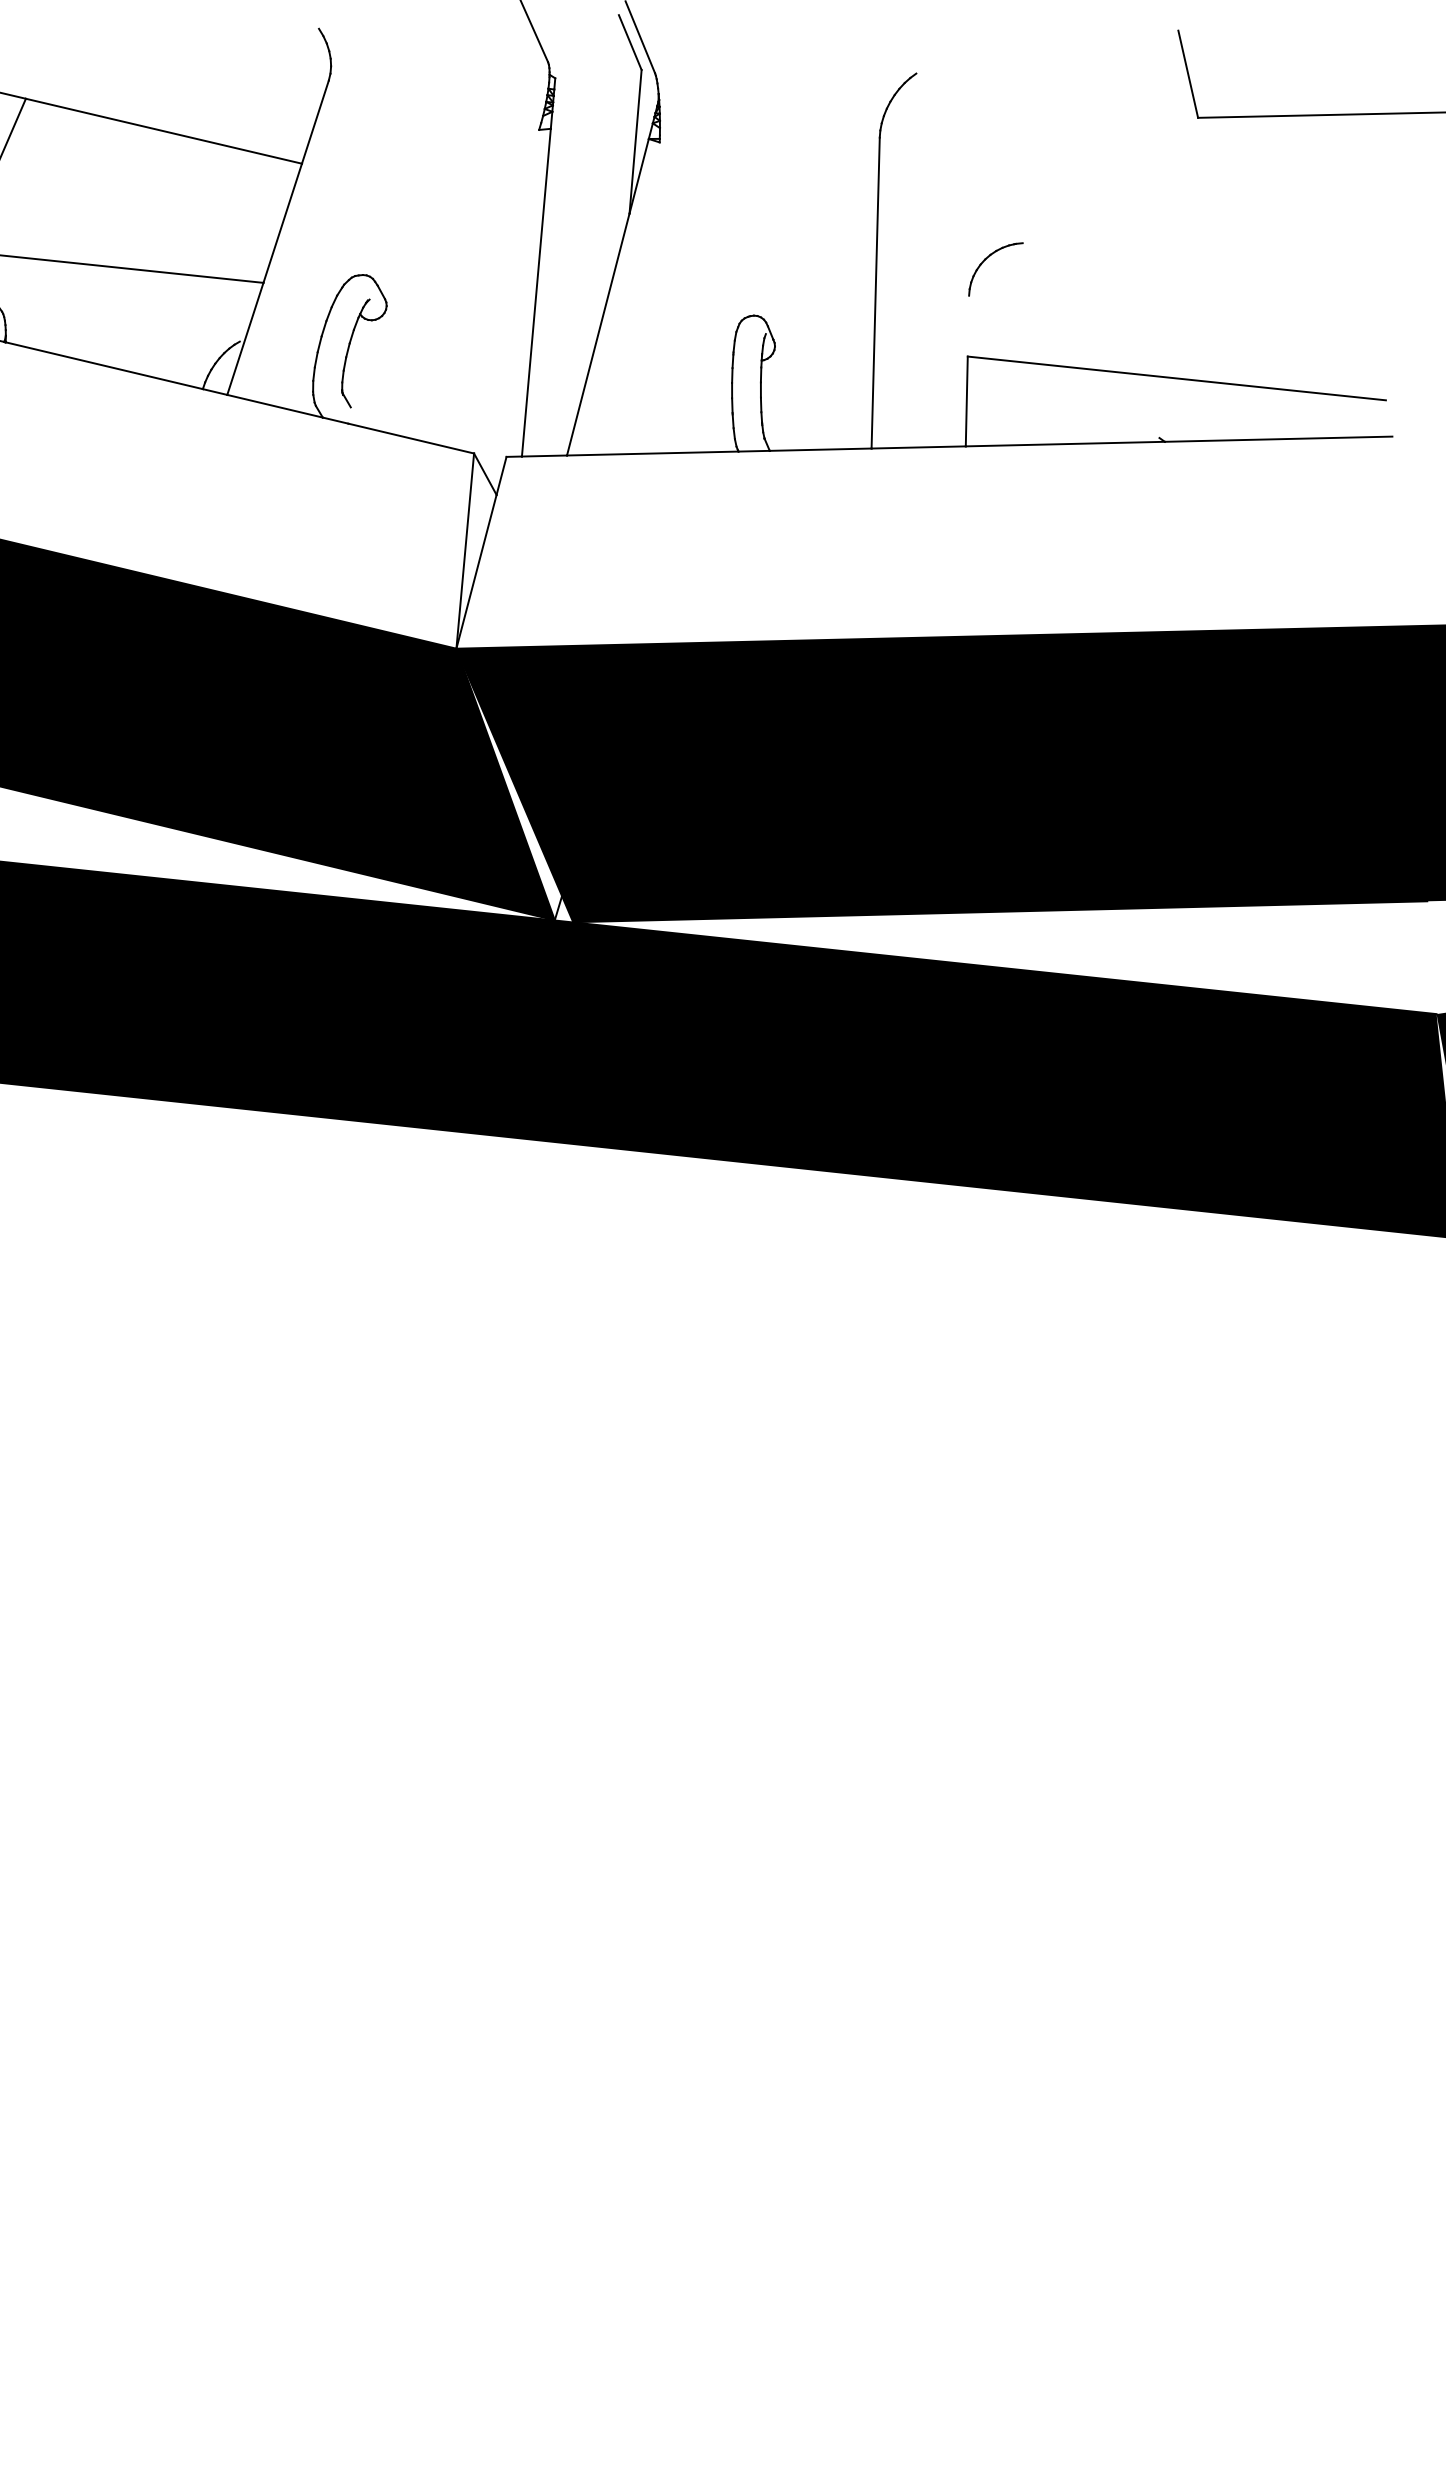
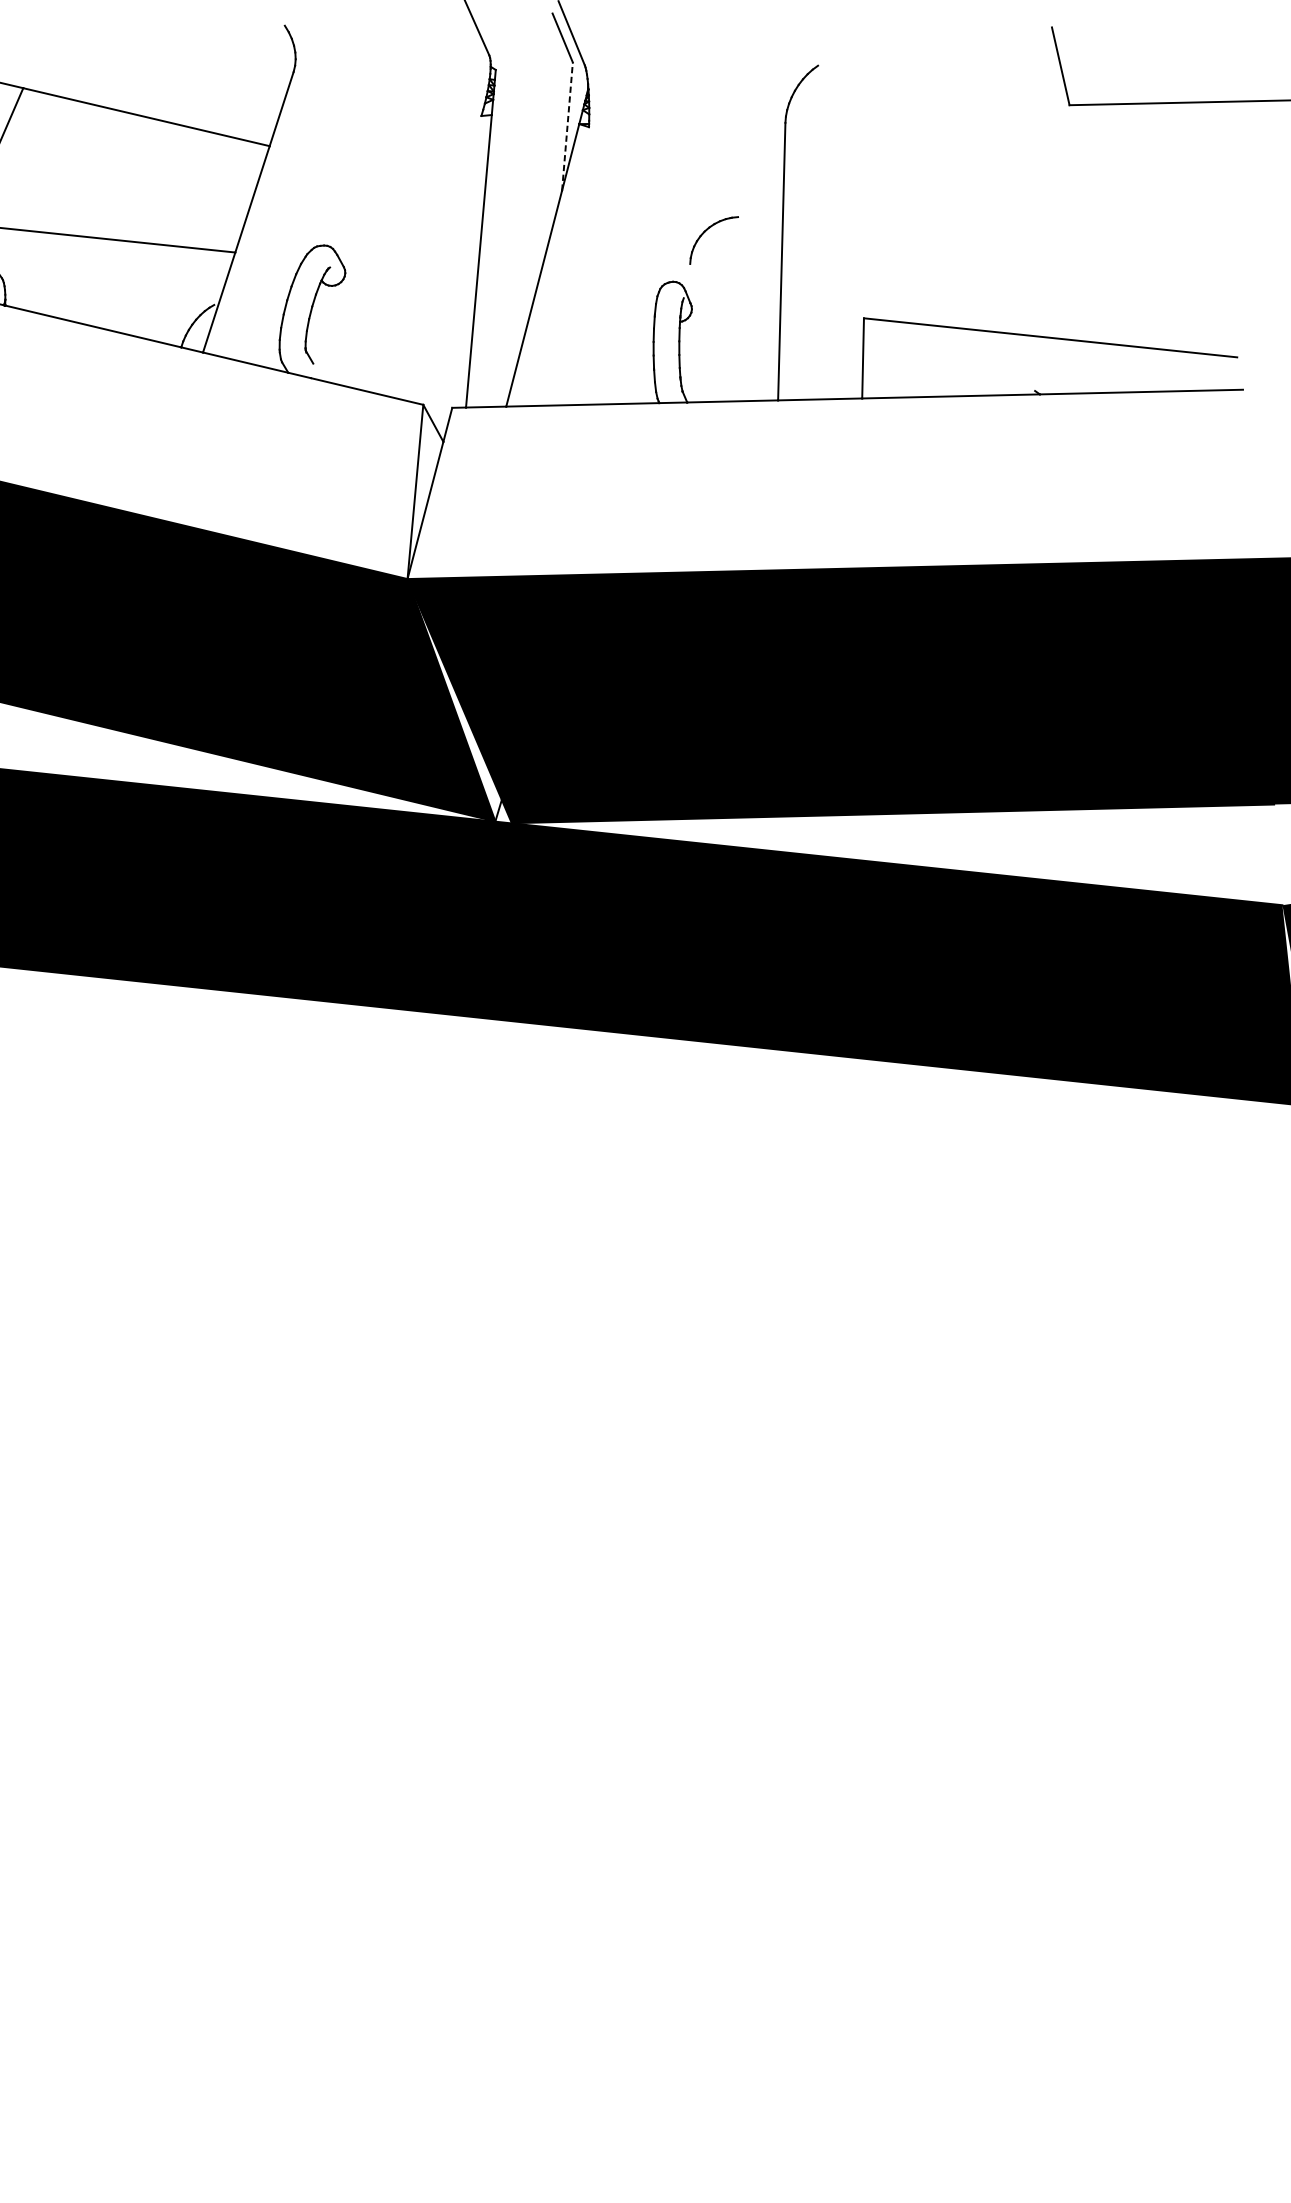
line: (635, 141) -> (567, 126), solid -> dashed
part: (989, 257) -> (708, 229), moved

